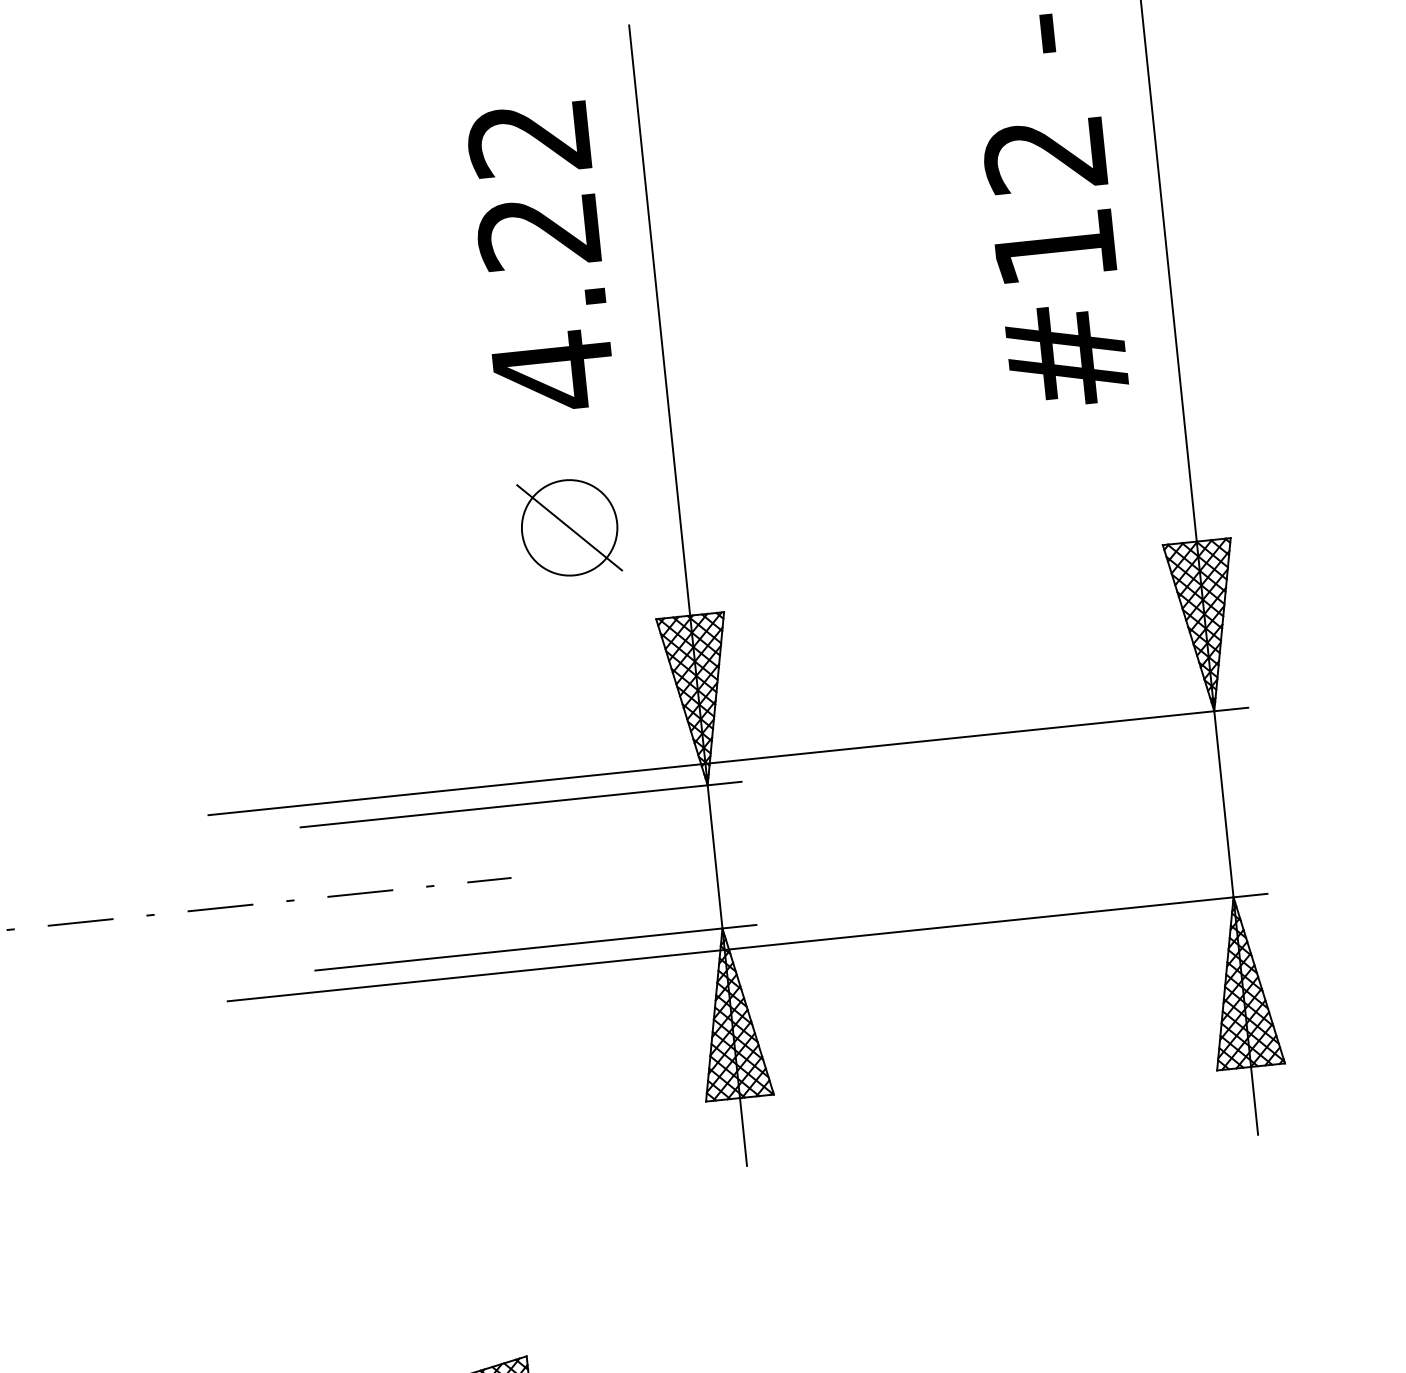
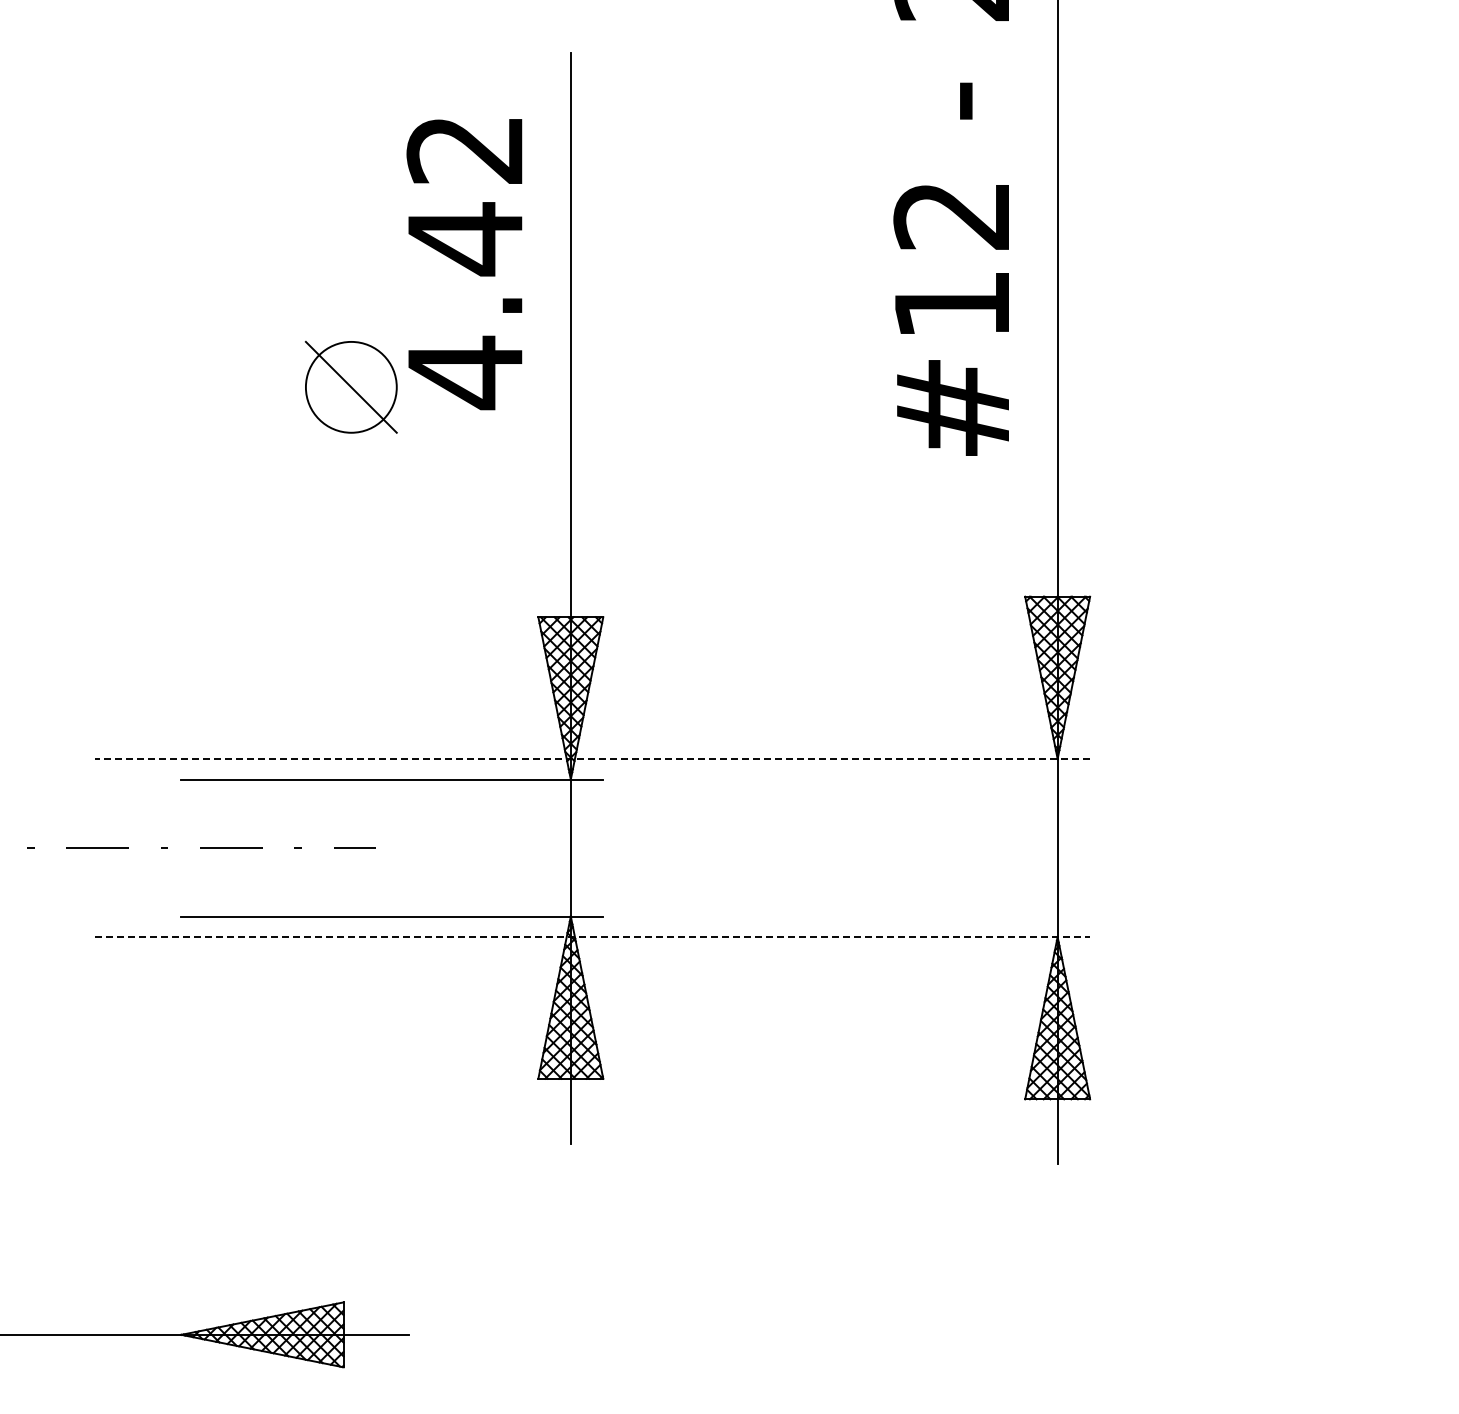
text: (538, 232) -> (464, 239), 4.22 -> 4.42
part: (568, 527) -> (350, 386), moved
line: (728, 762) -> (592, 759), solid -> dashed
line: (748, 947) -> (593, 937), solid -> dashed

